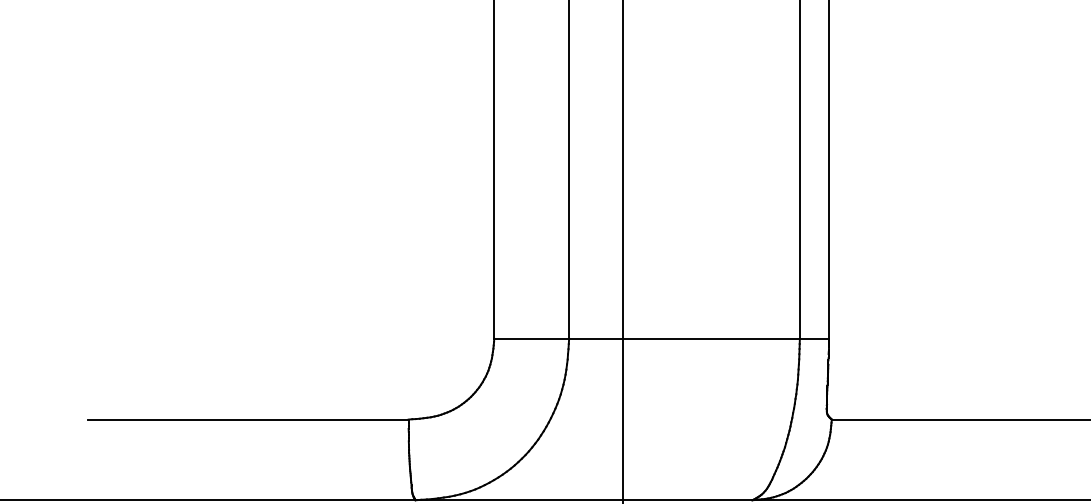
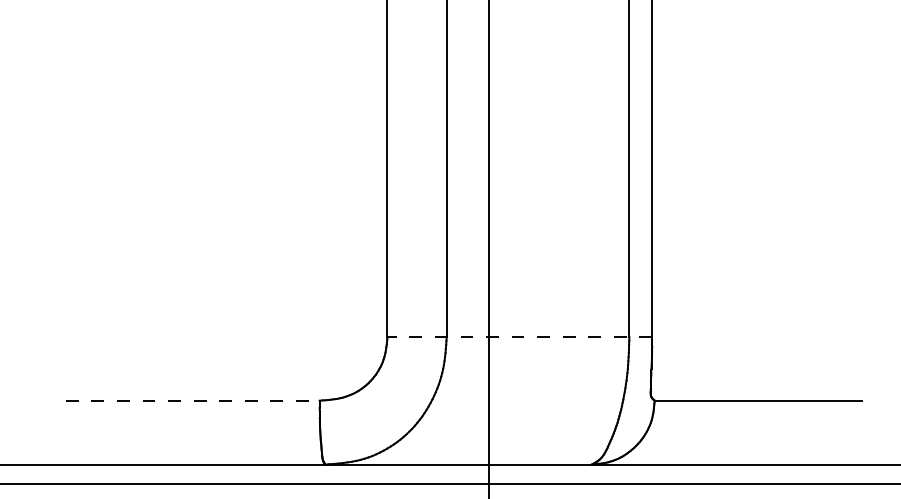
line: (661, 338) -> (519, 336), solid -> dashed
line: (248, 419) -> (192, 400), solid -> dashed

